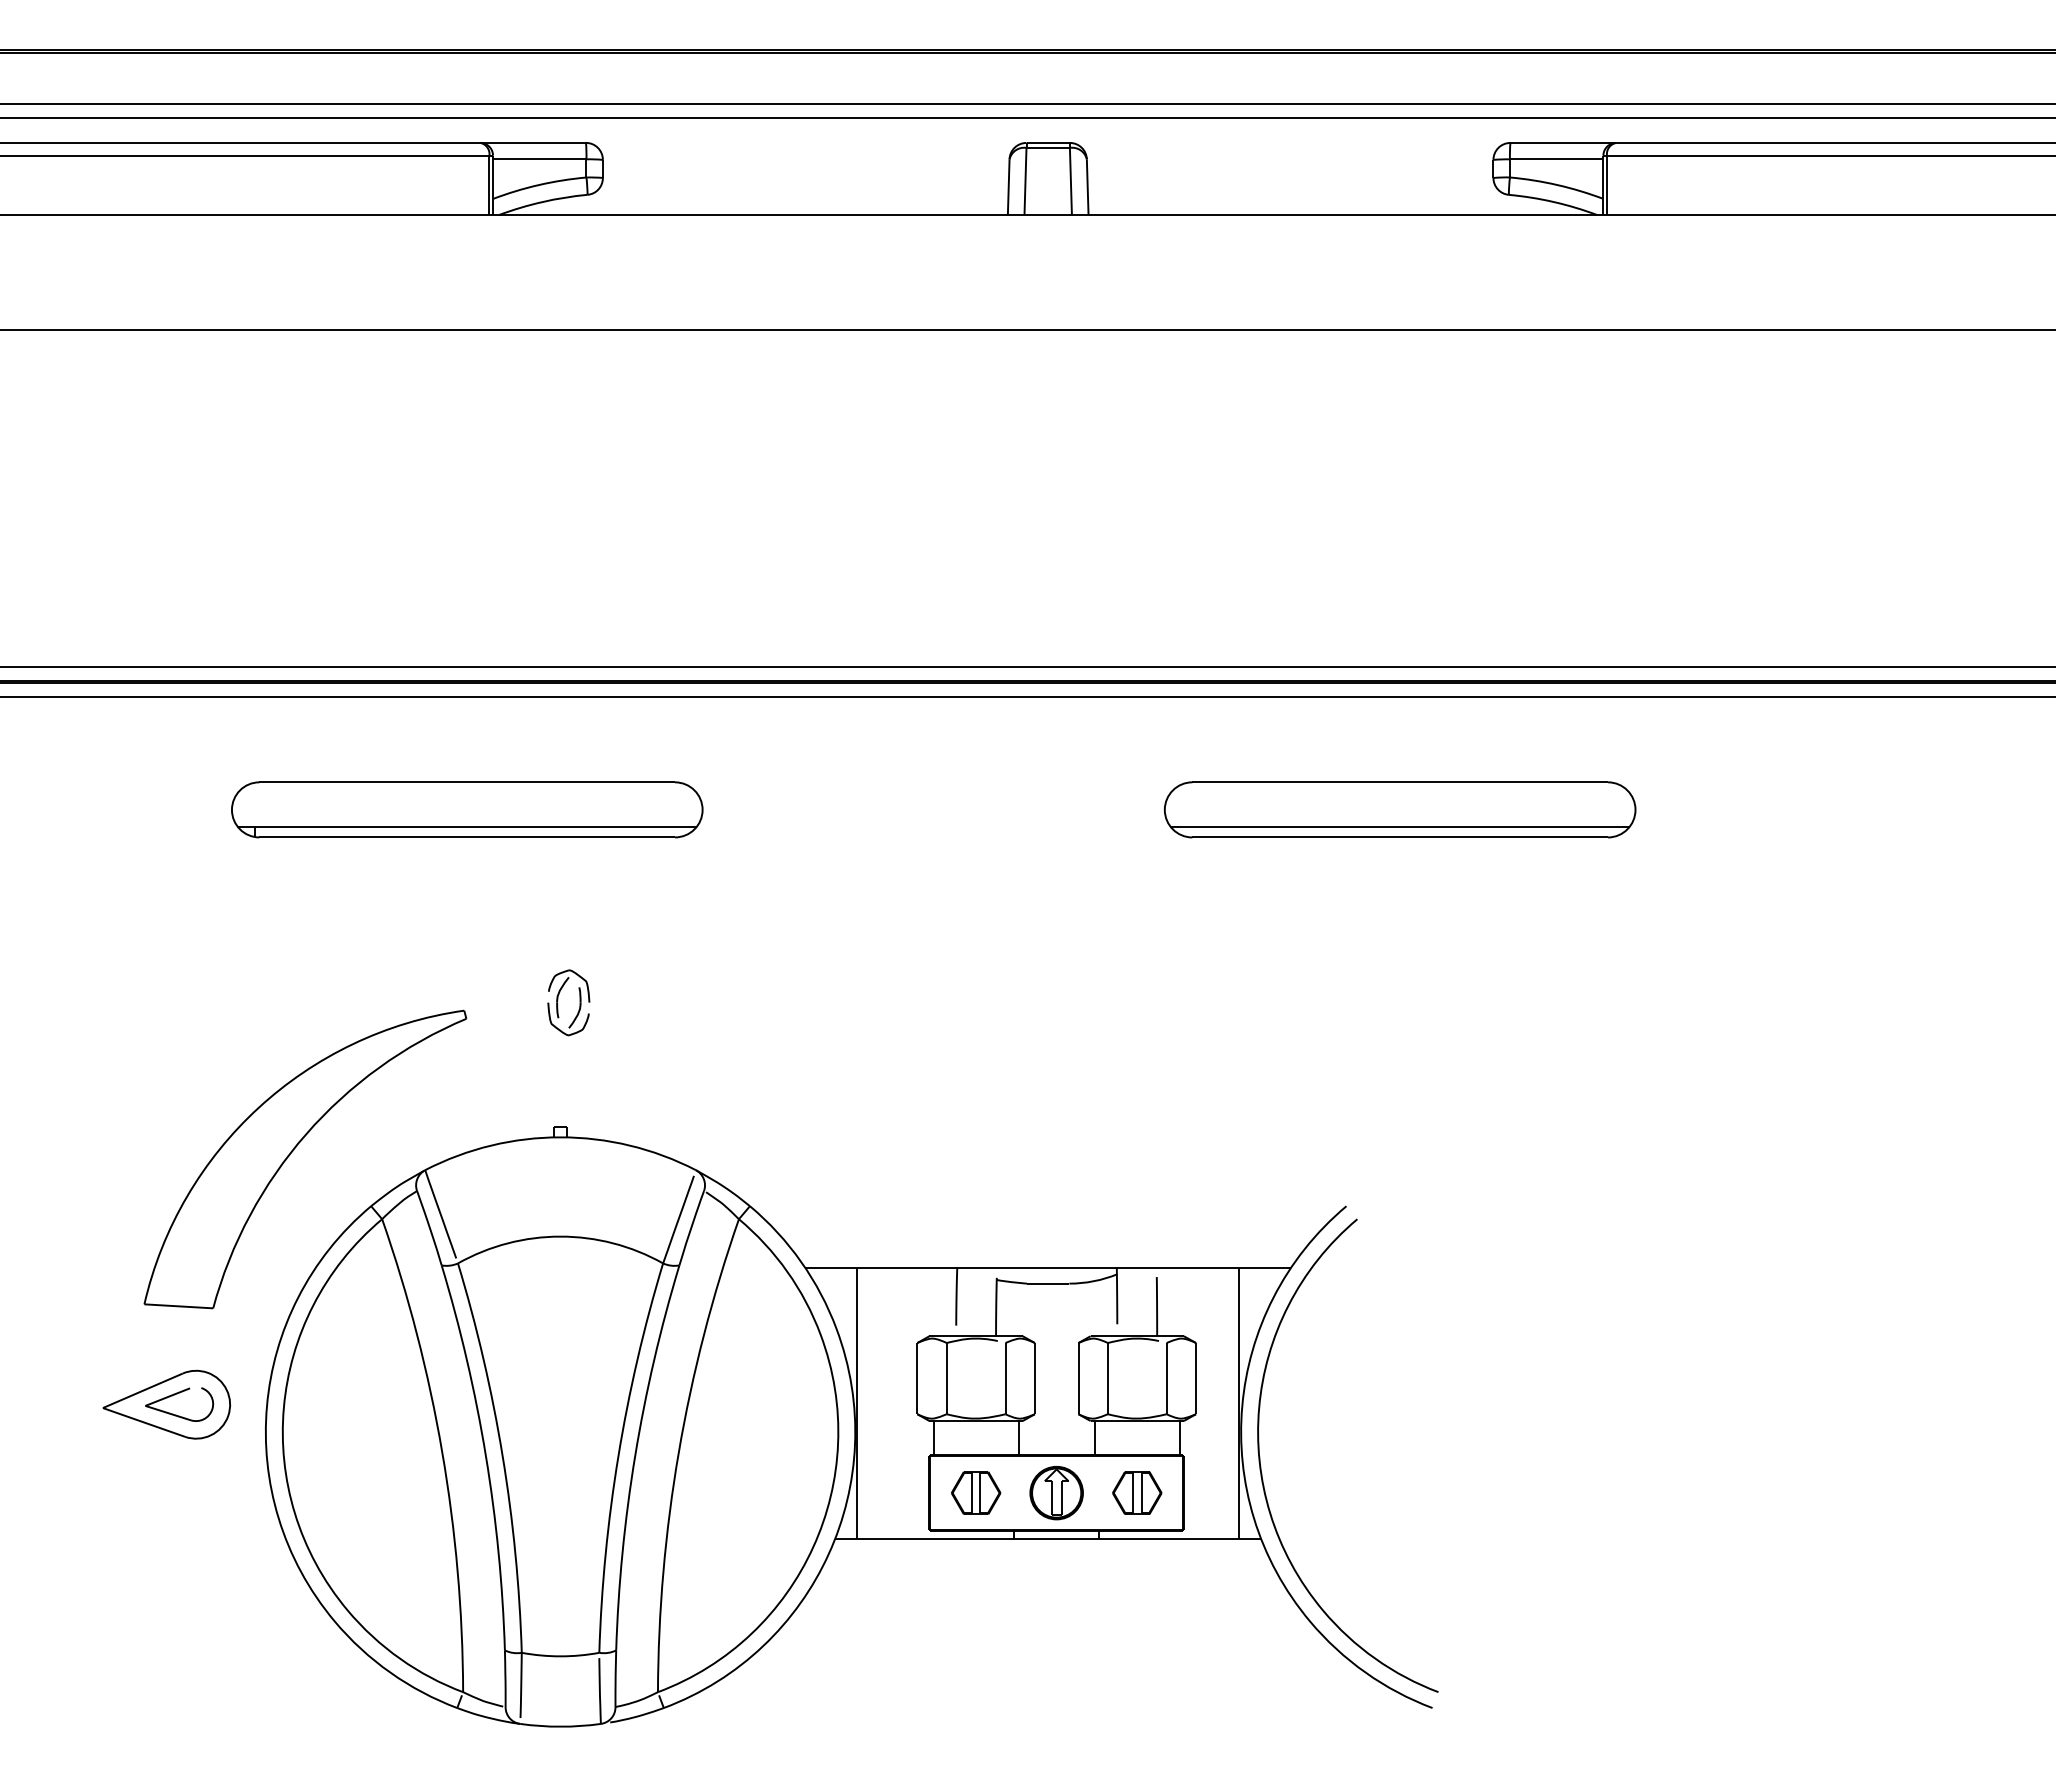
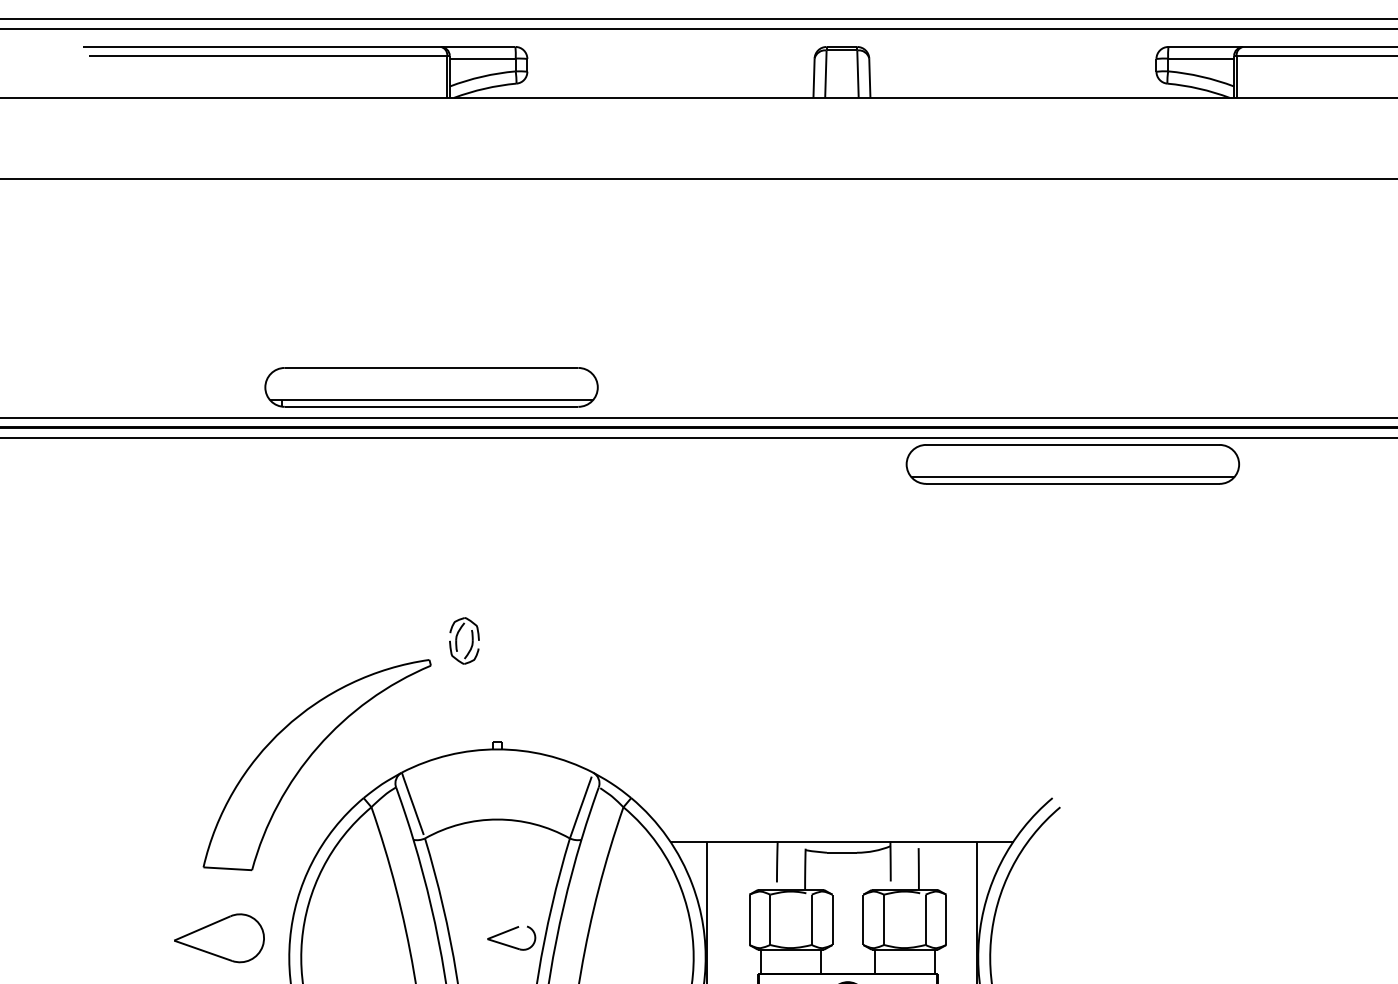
part: (467, 809) -> (431, 387), moved
part: (1399, 809) -> (1072, 464), moved
part: (558, 1000) -> (457, 639), moved
part: (177, 1394) -> (510, 931), moved

